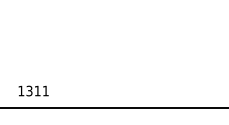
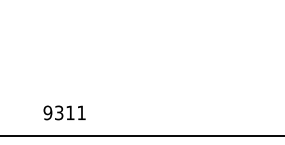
text: (21, 90) -> (48, 112), 1311 -> 9311

